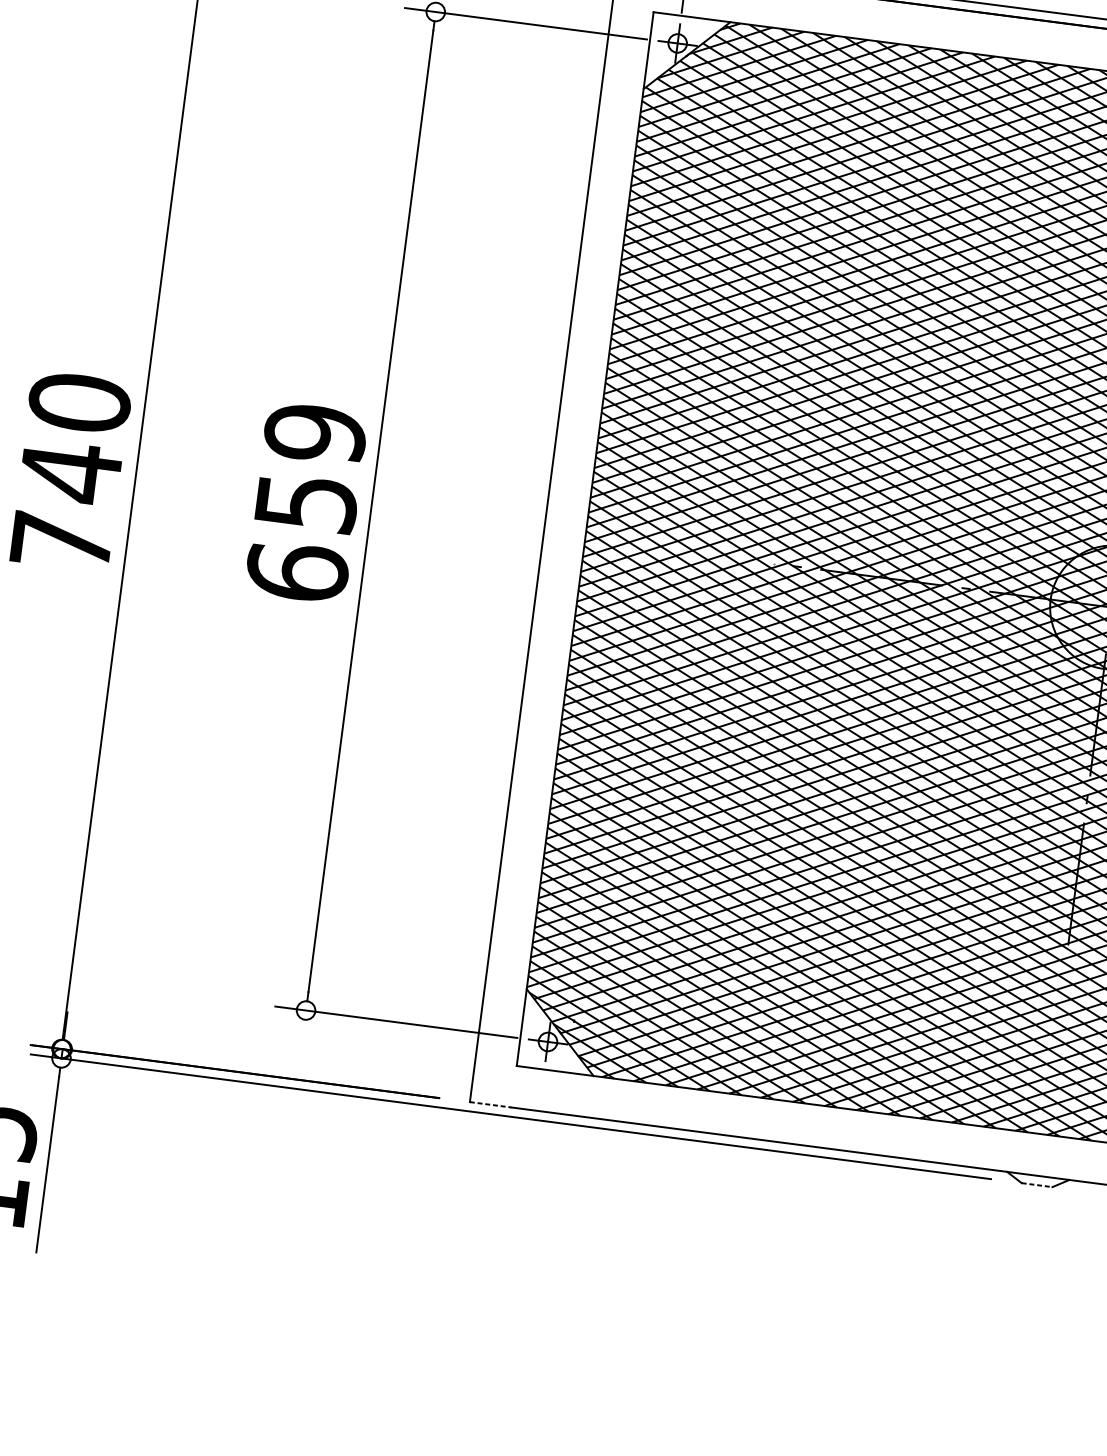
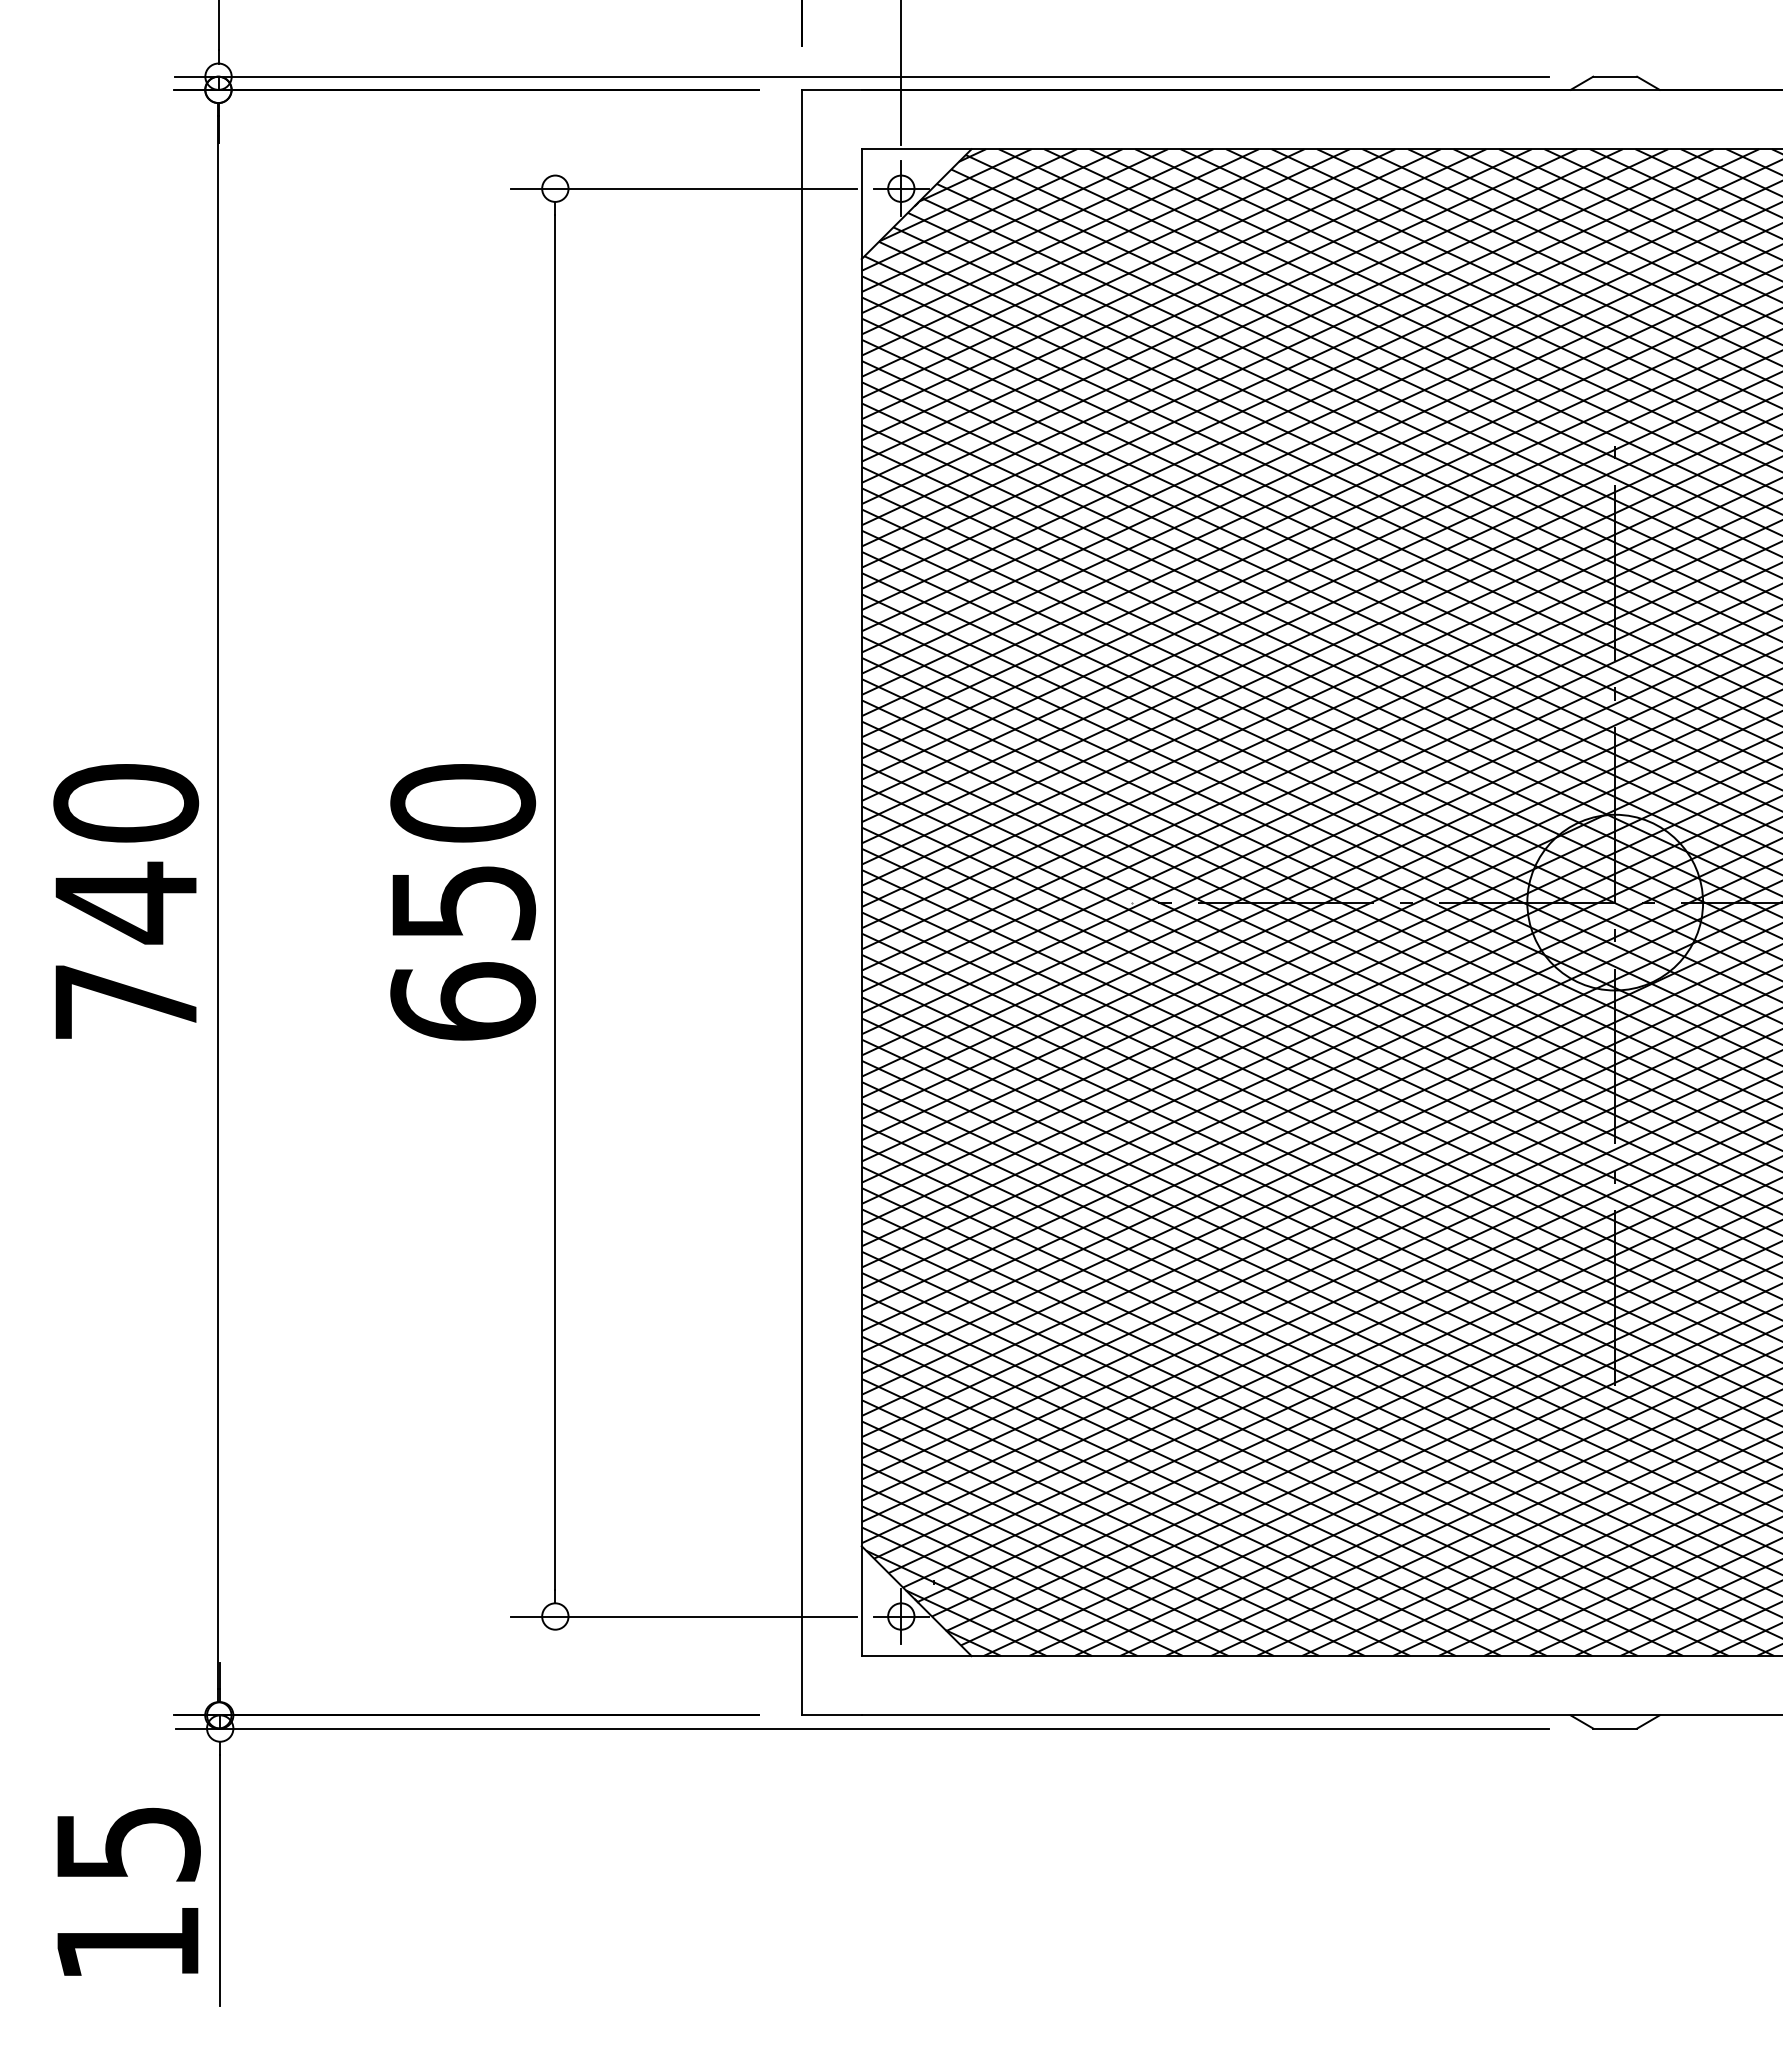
text: (315, 433) -> (463, 803), 659 -> 650
line: (490, 1104) -> (832, 1715), dashed -> solid
line: (1037, 1185) -> (1615, 1728), dashed -> solid

